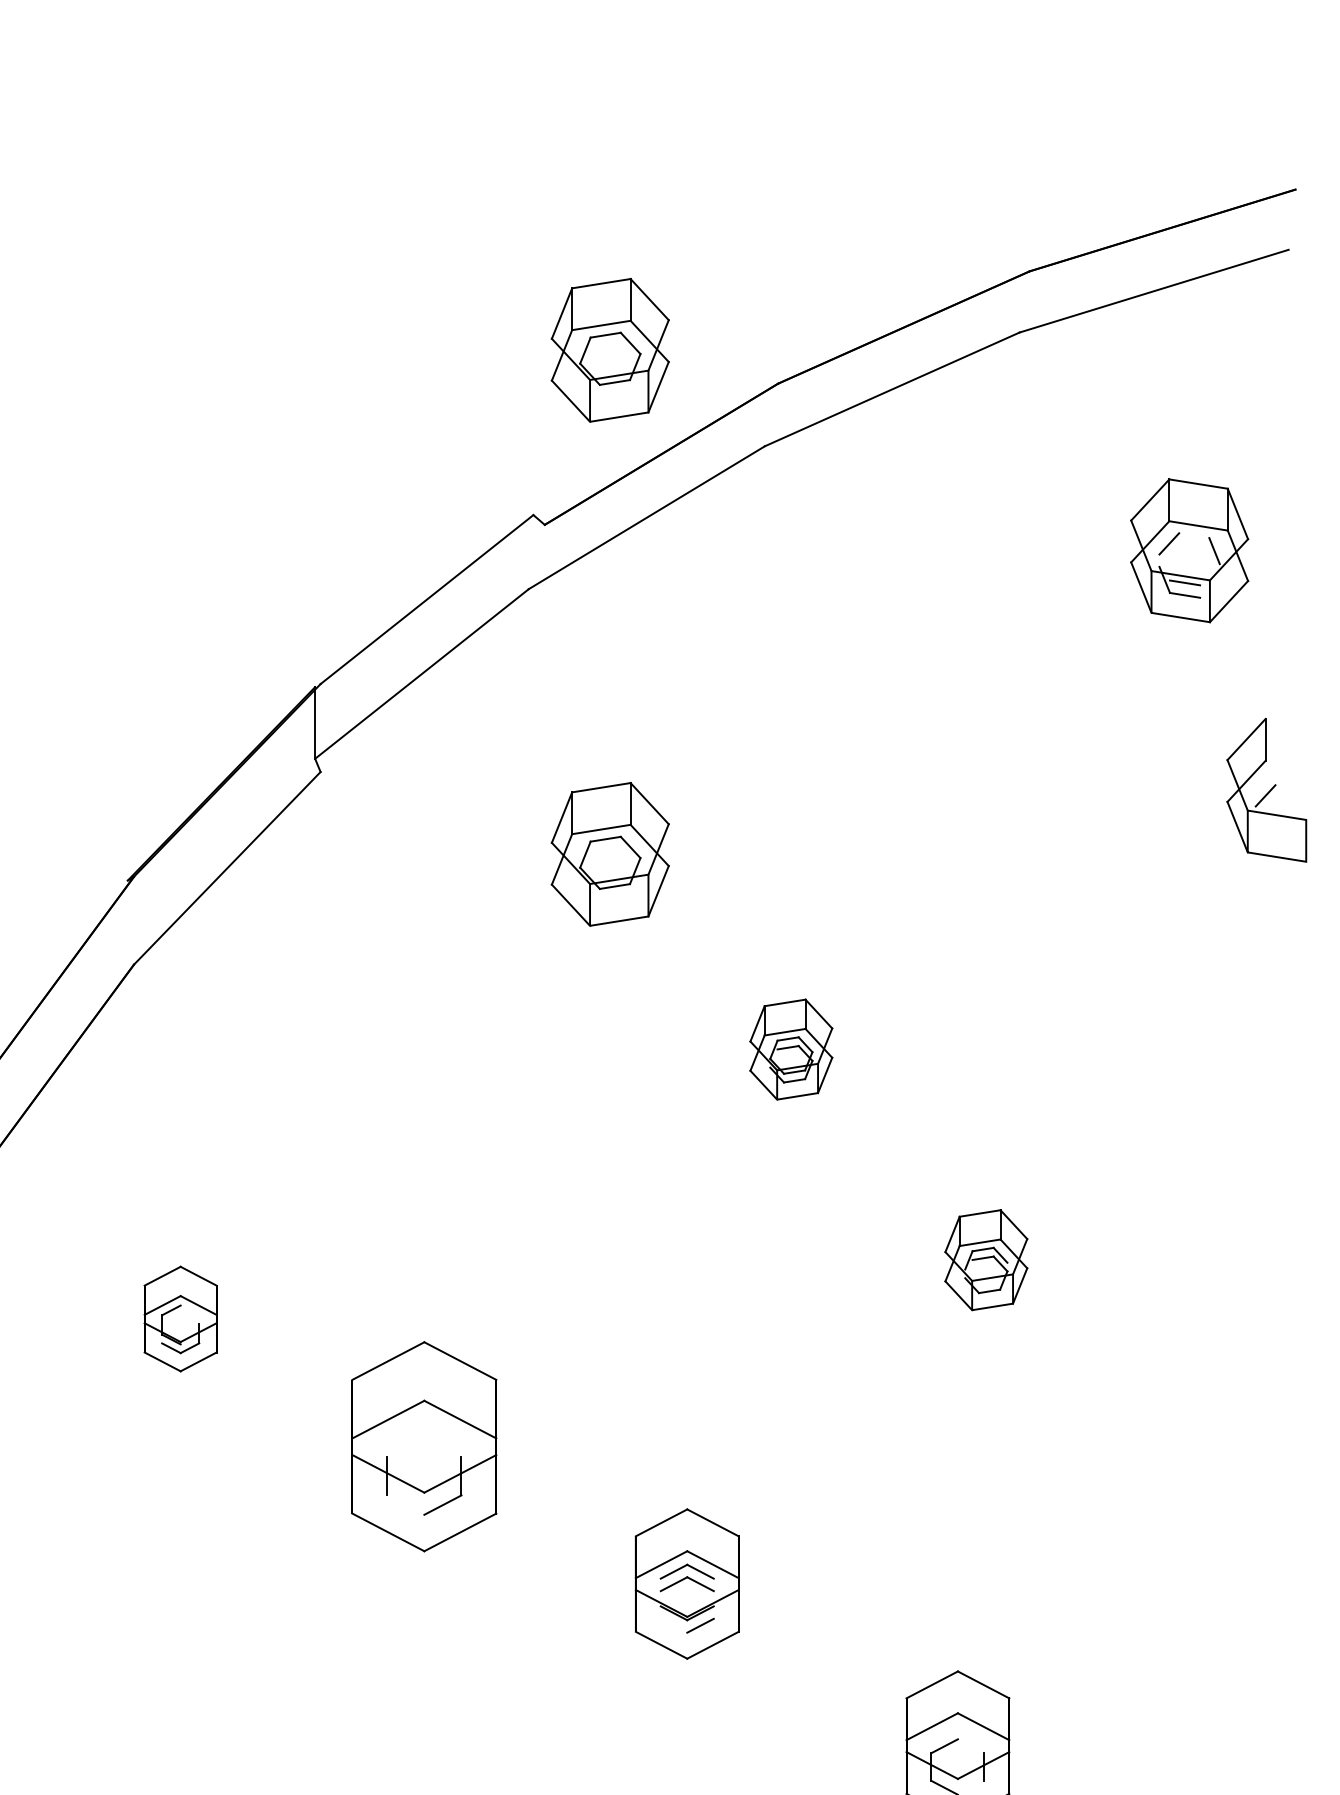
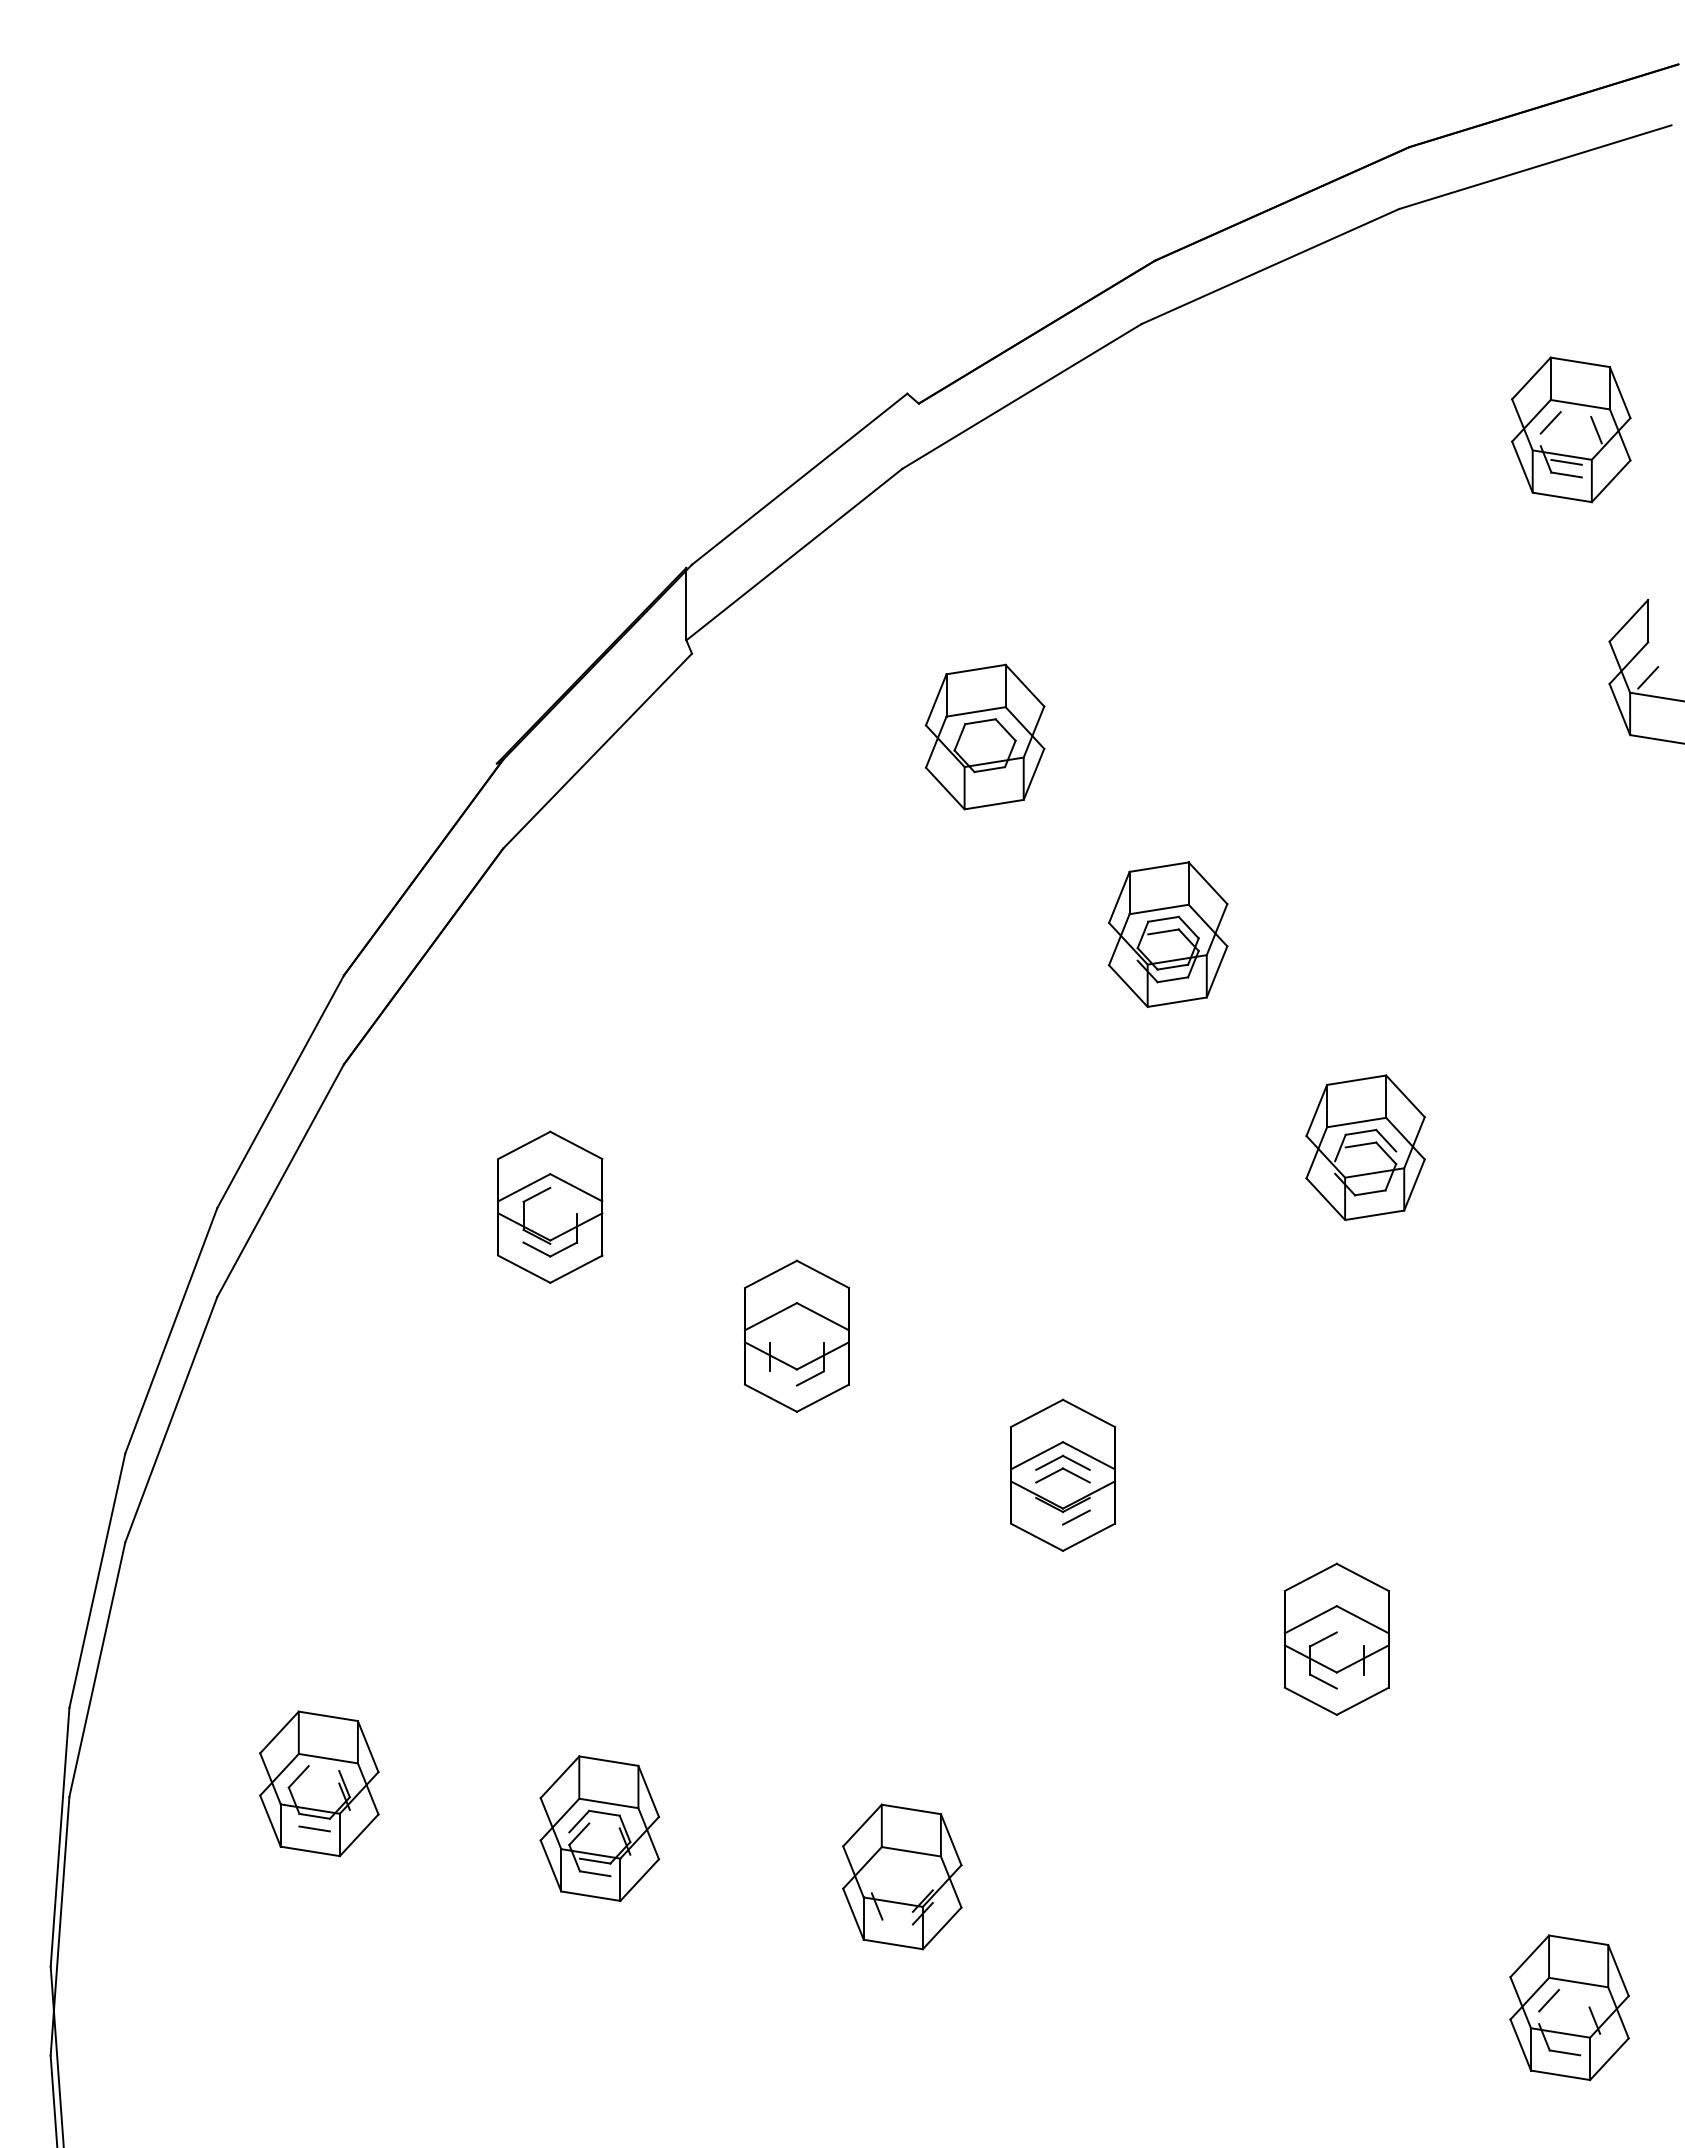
part: (609, 349) -> (984, 226), removed
part: (791, 1049) -> (1168, 934), size x1.43
part: (986, 1260) -> (1365, 1147), size x1.43
part: (180, 1318) -> (550, 1206), size x1.43
part: (423, 1445) -> (796, 1335), size x0.71

